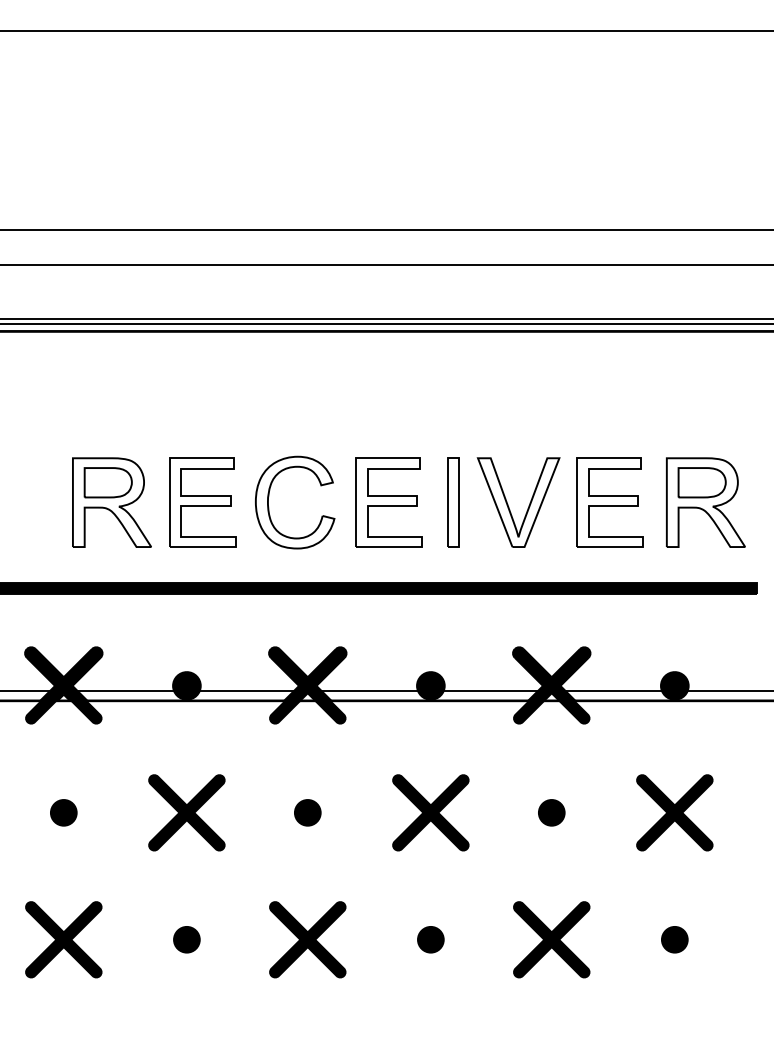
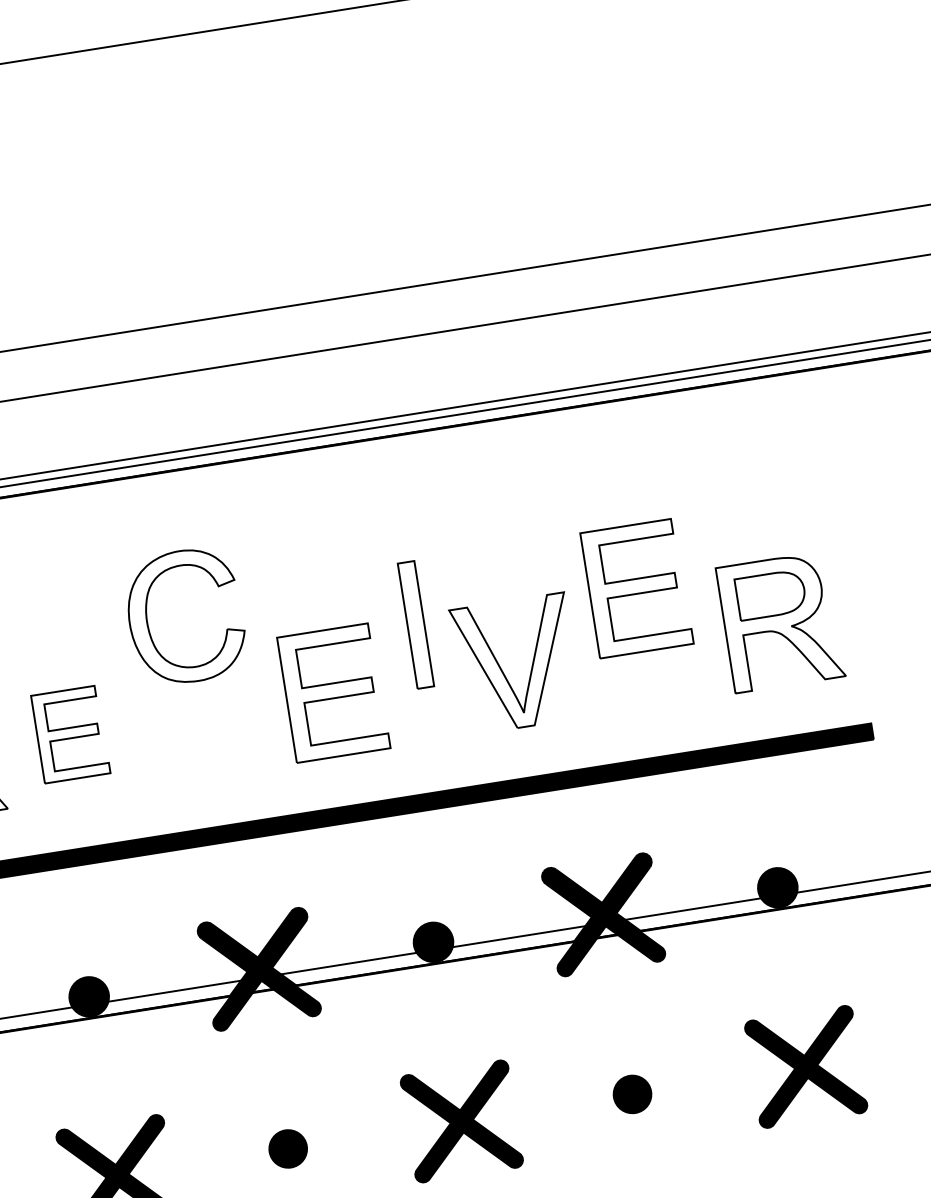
part: (202, 502) -> (70, 734), size x0.7
part: (453, 502) -> (415, 624), moved
part: (609, 502) -> (635, 588), moved
part: (269, 507) -> (150, 629), moved

